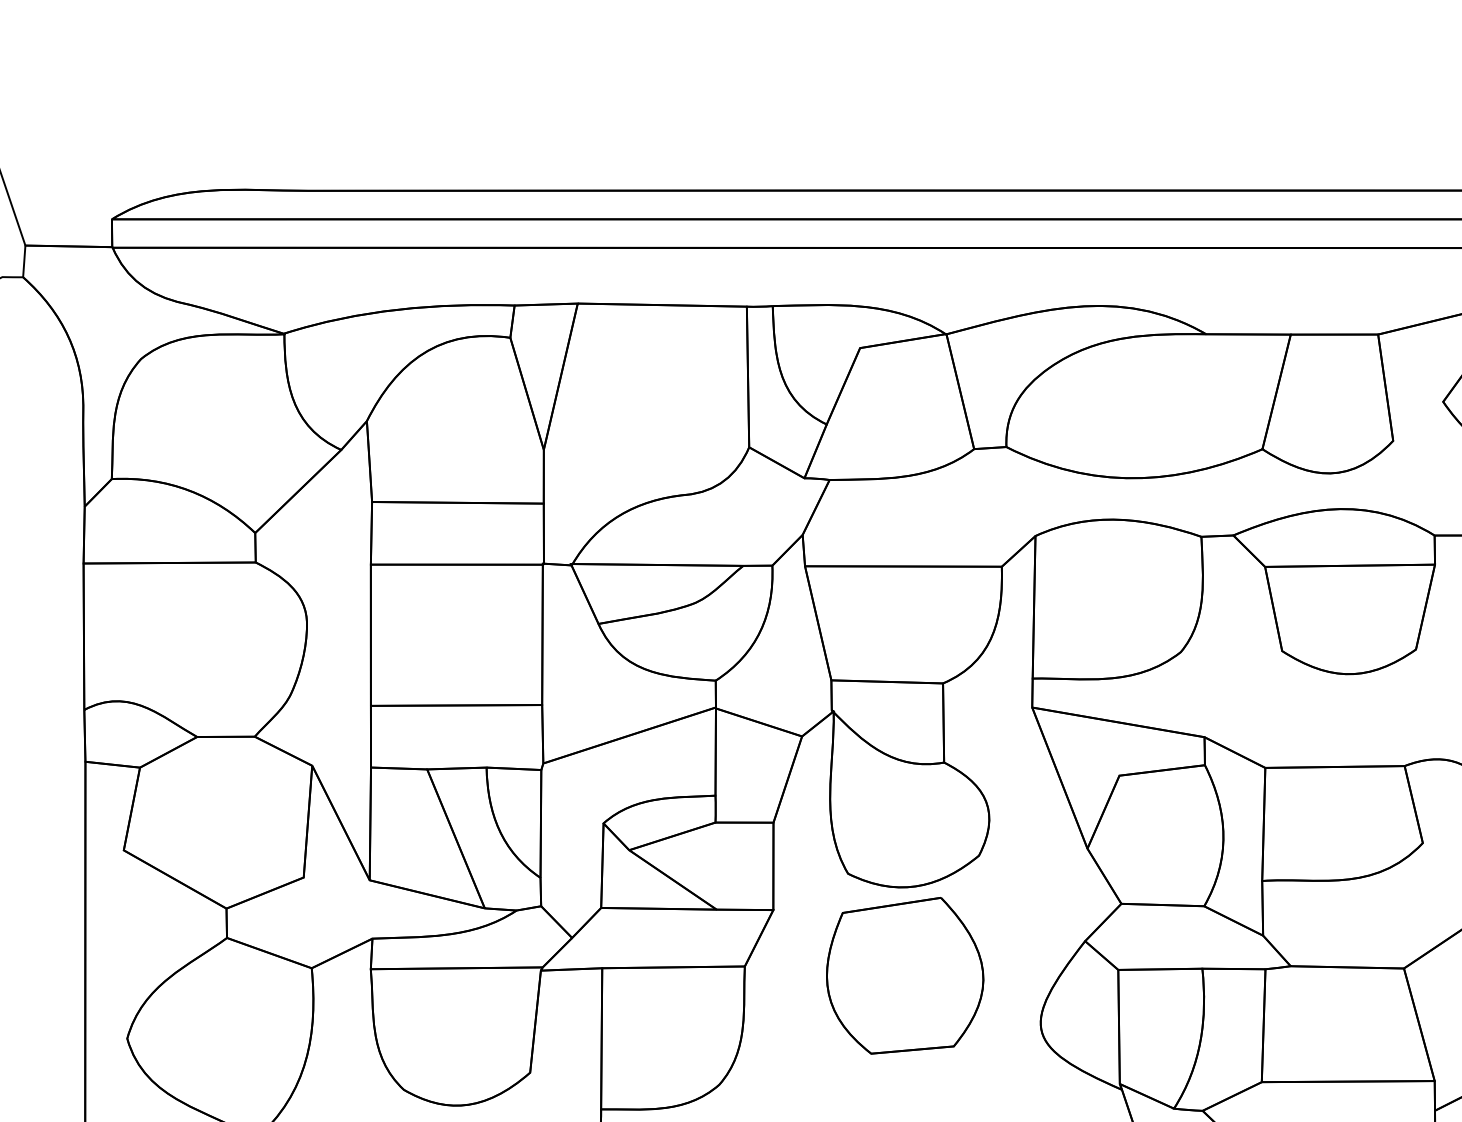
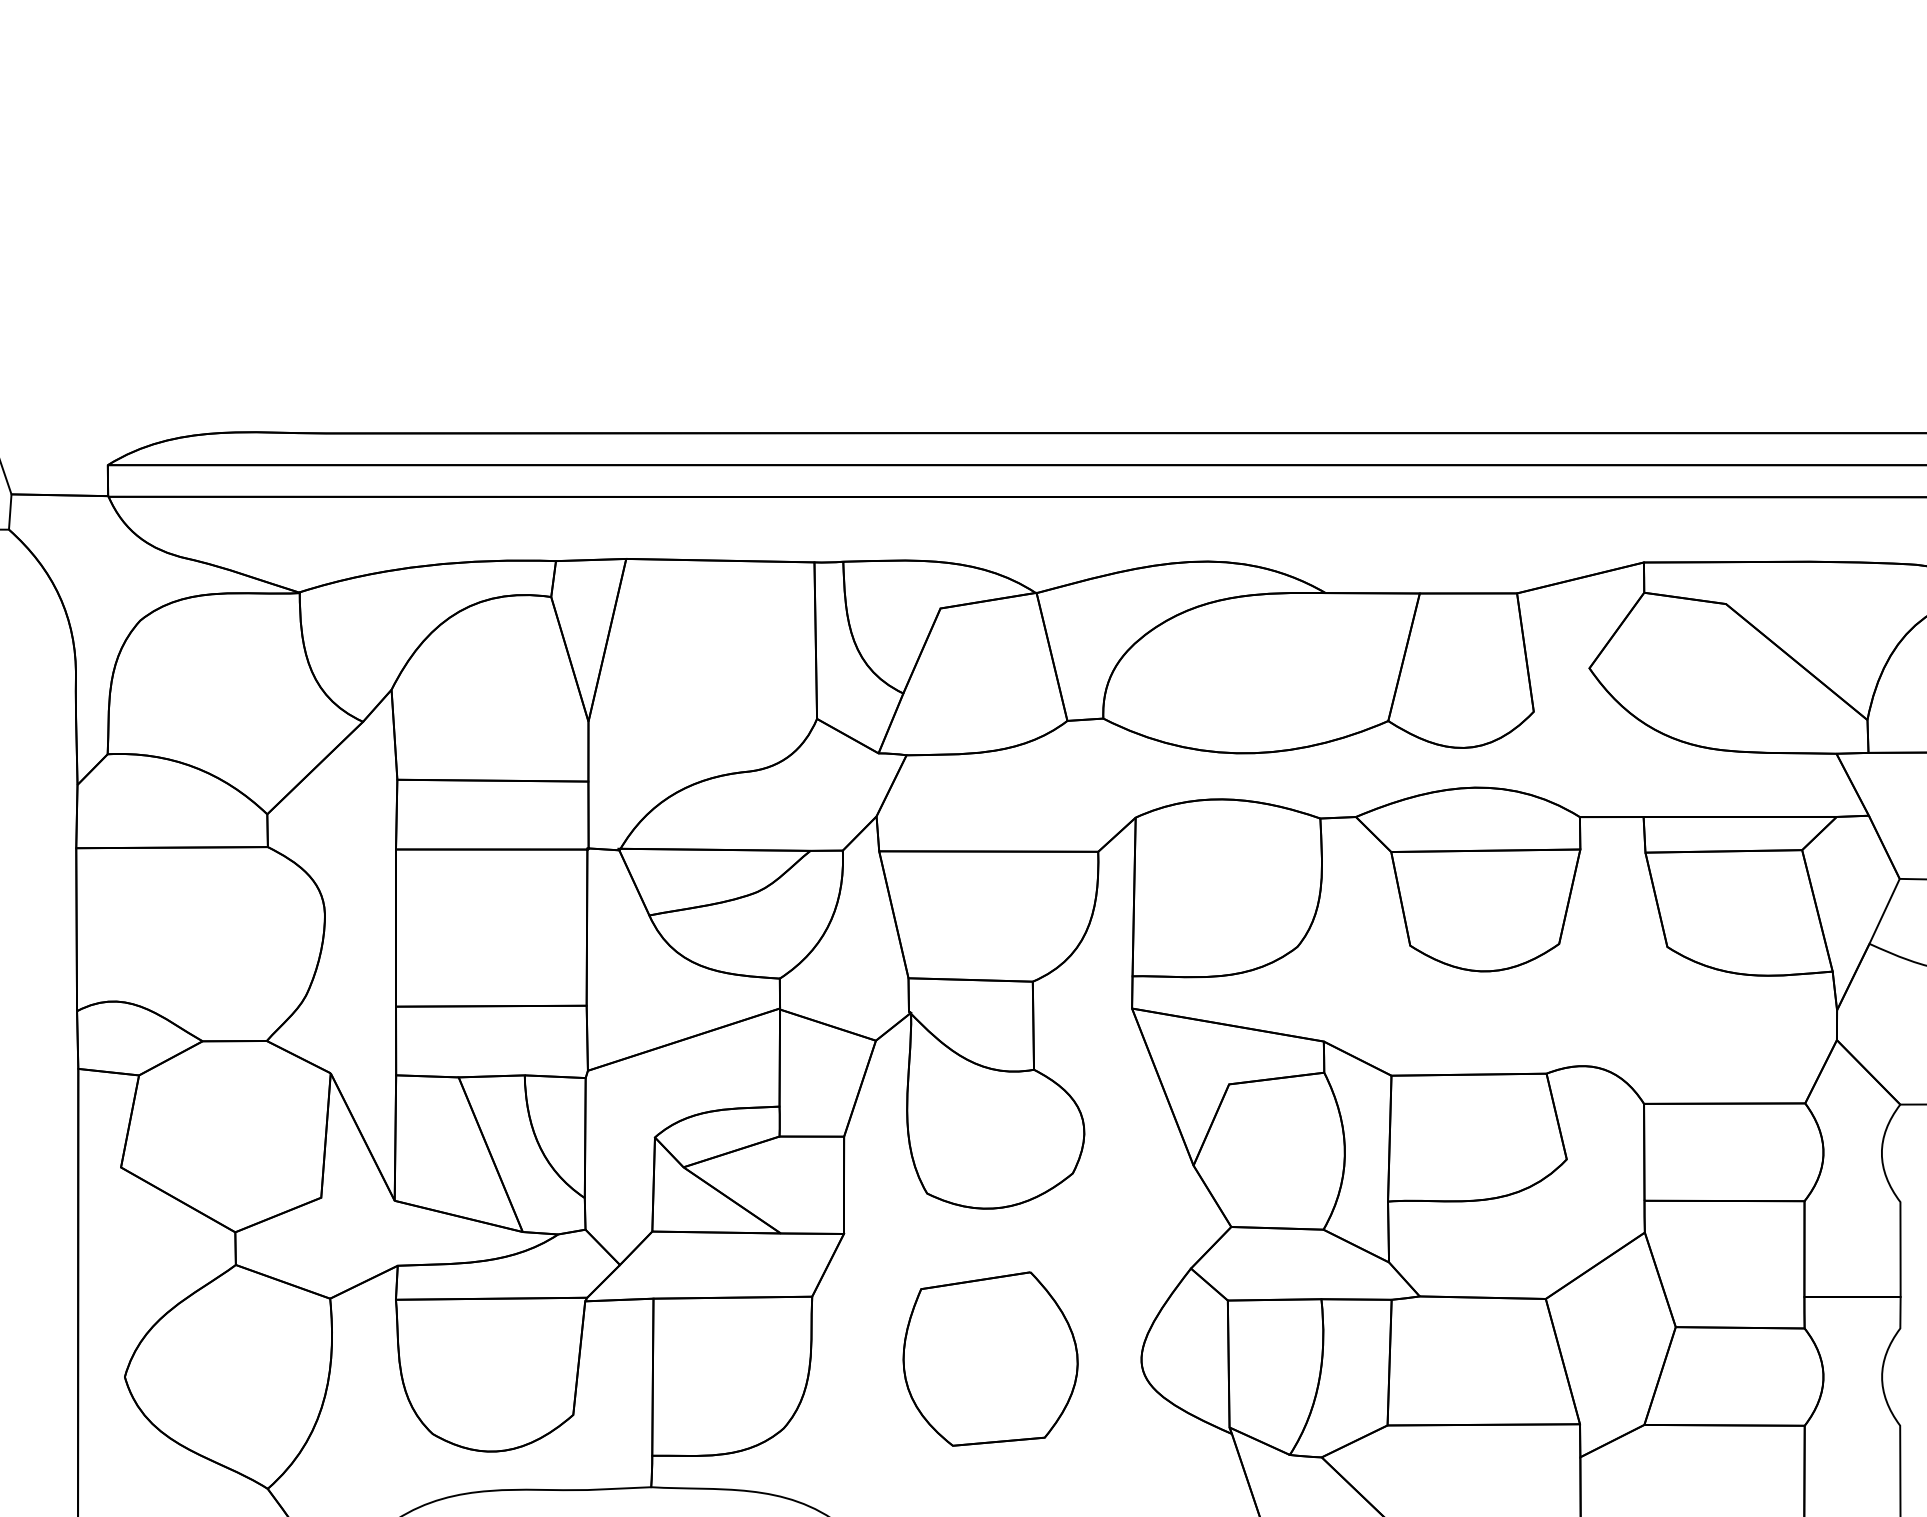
part: (905, 975) -> (990, 1358), moved

